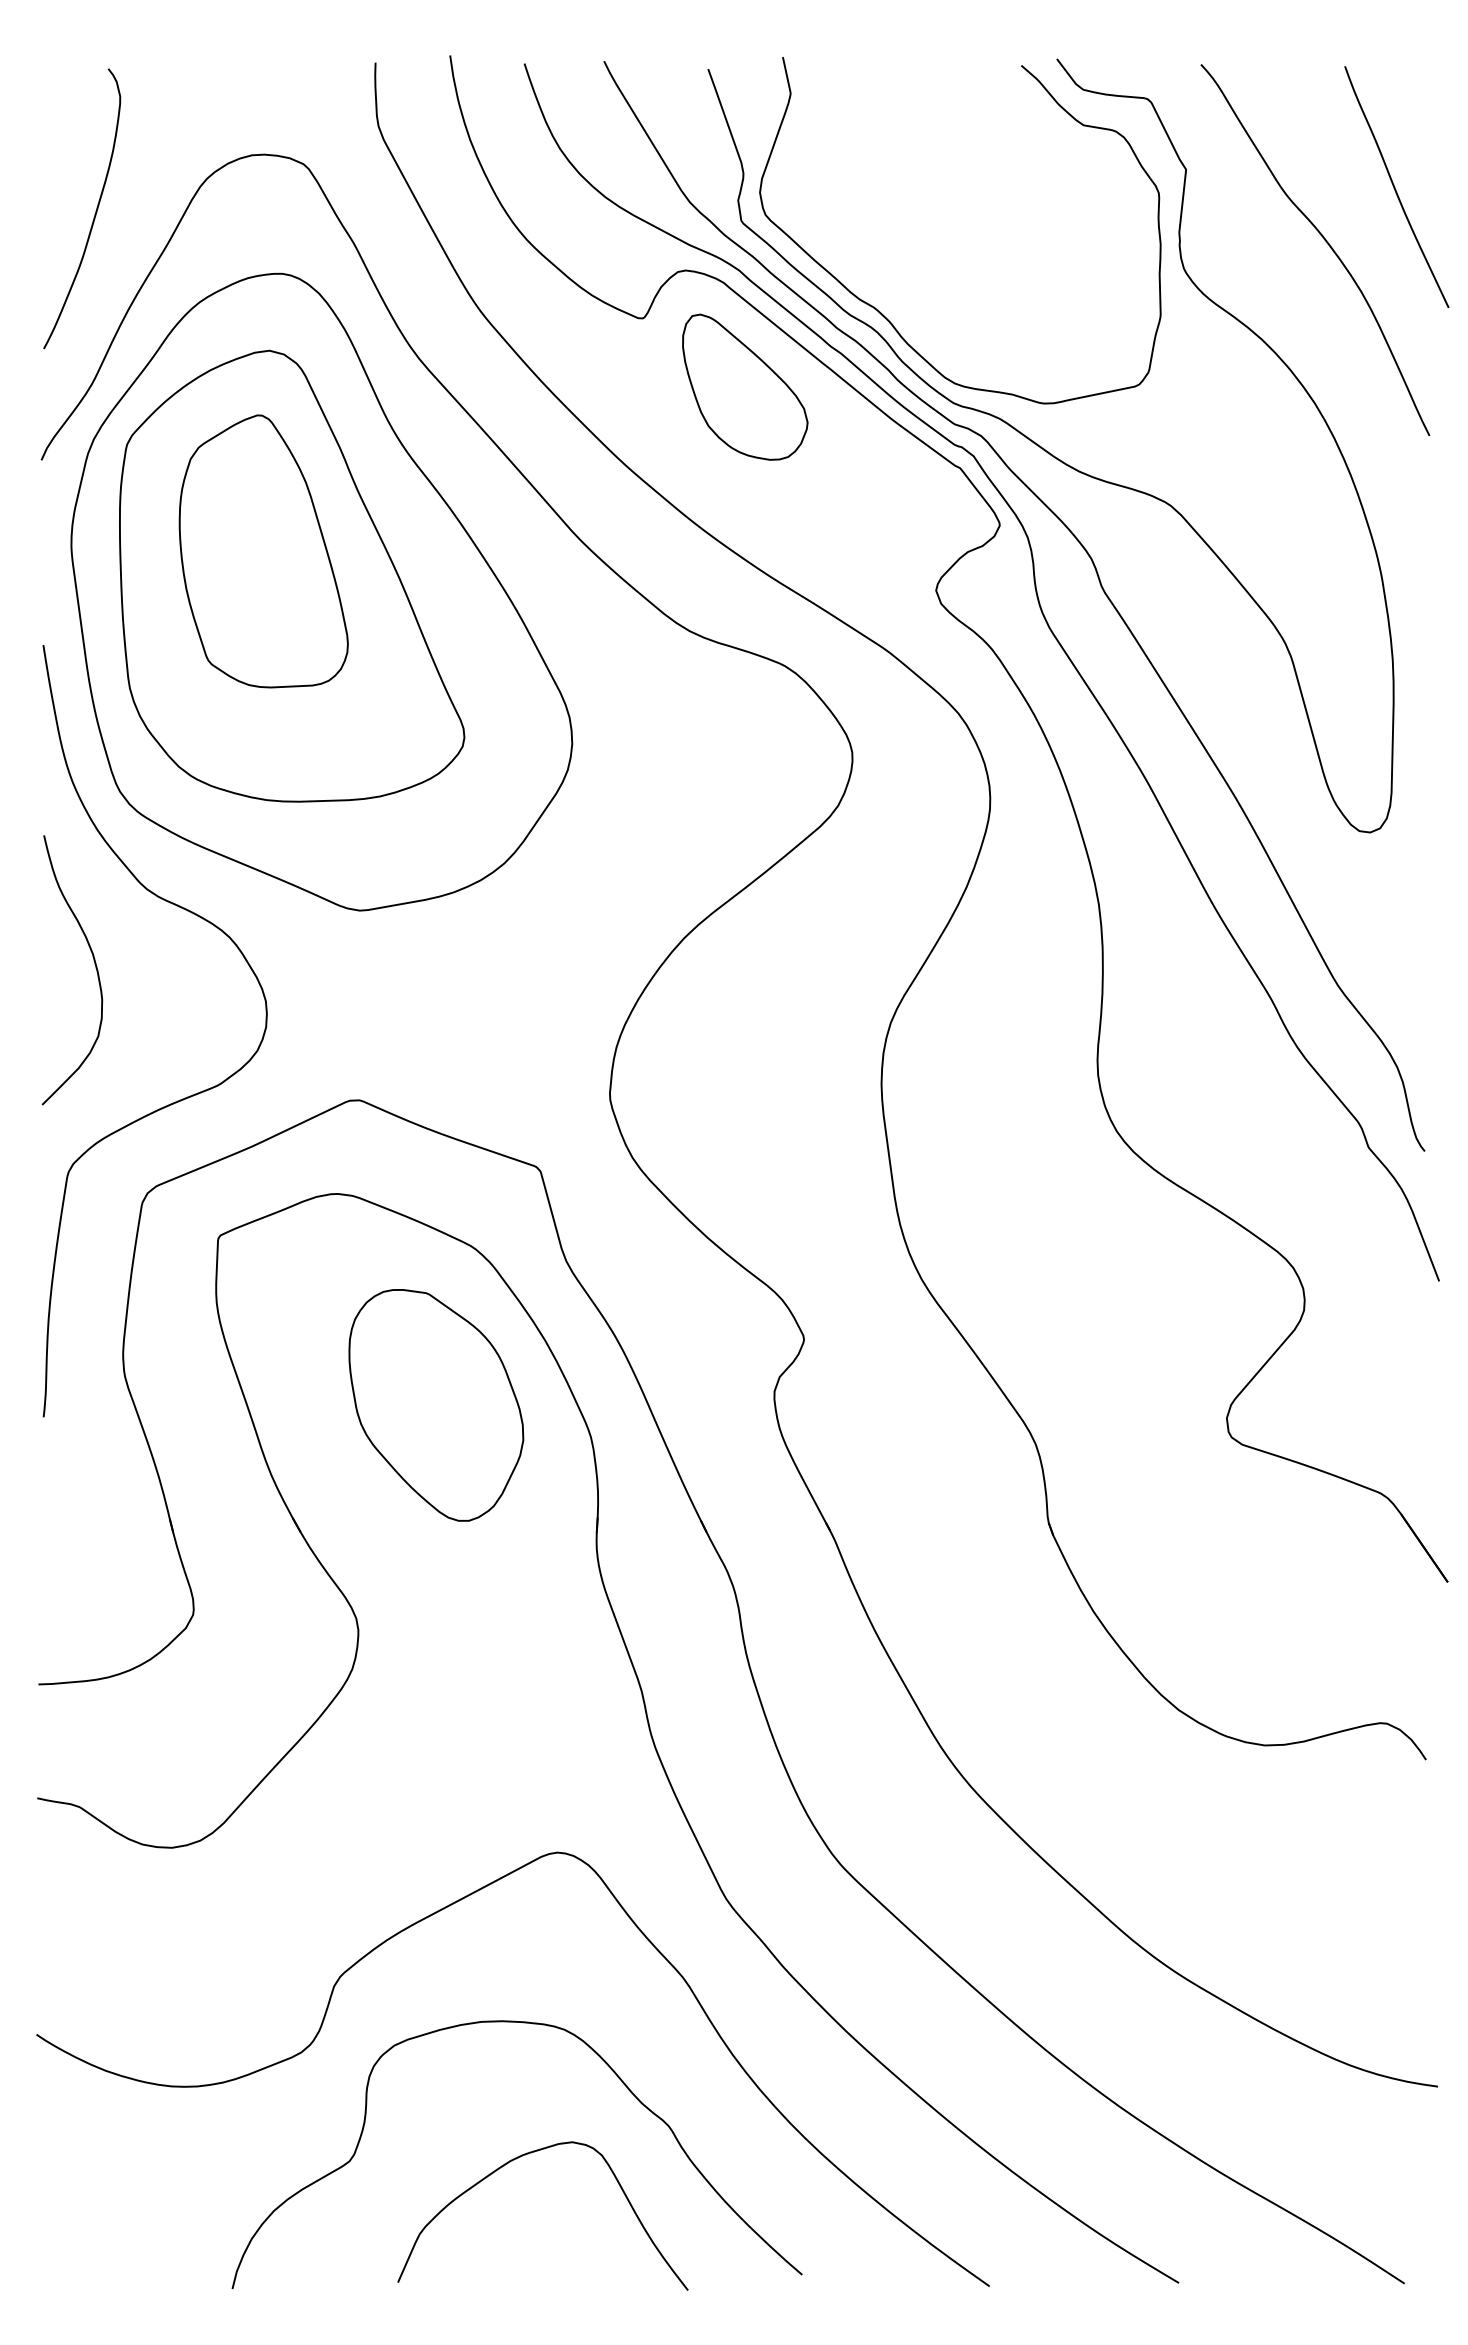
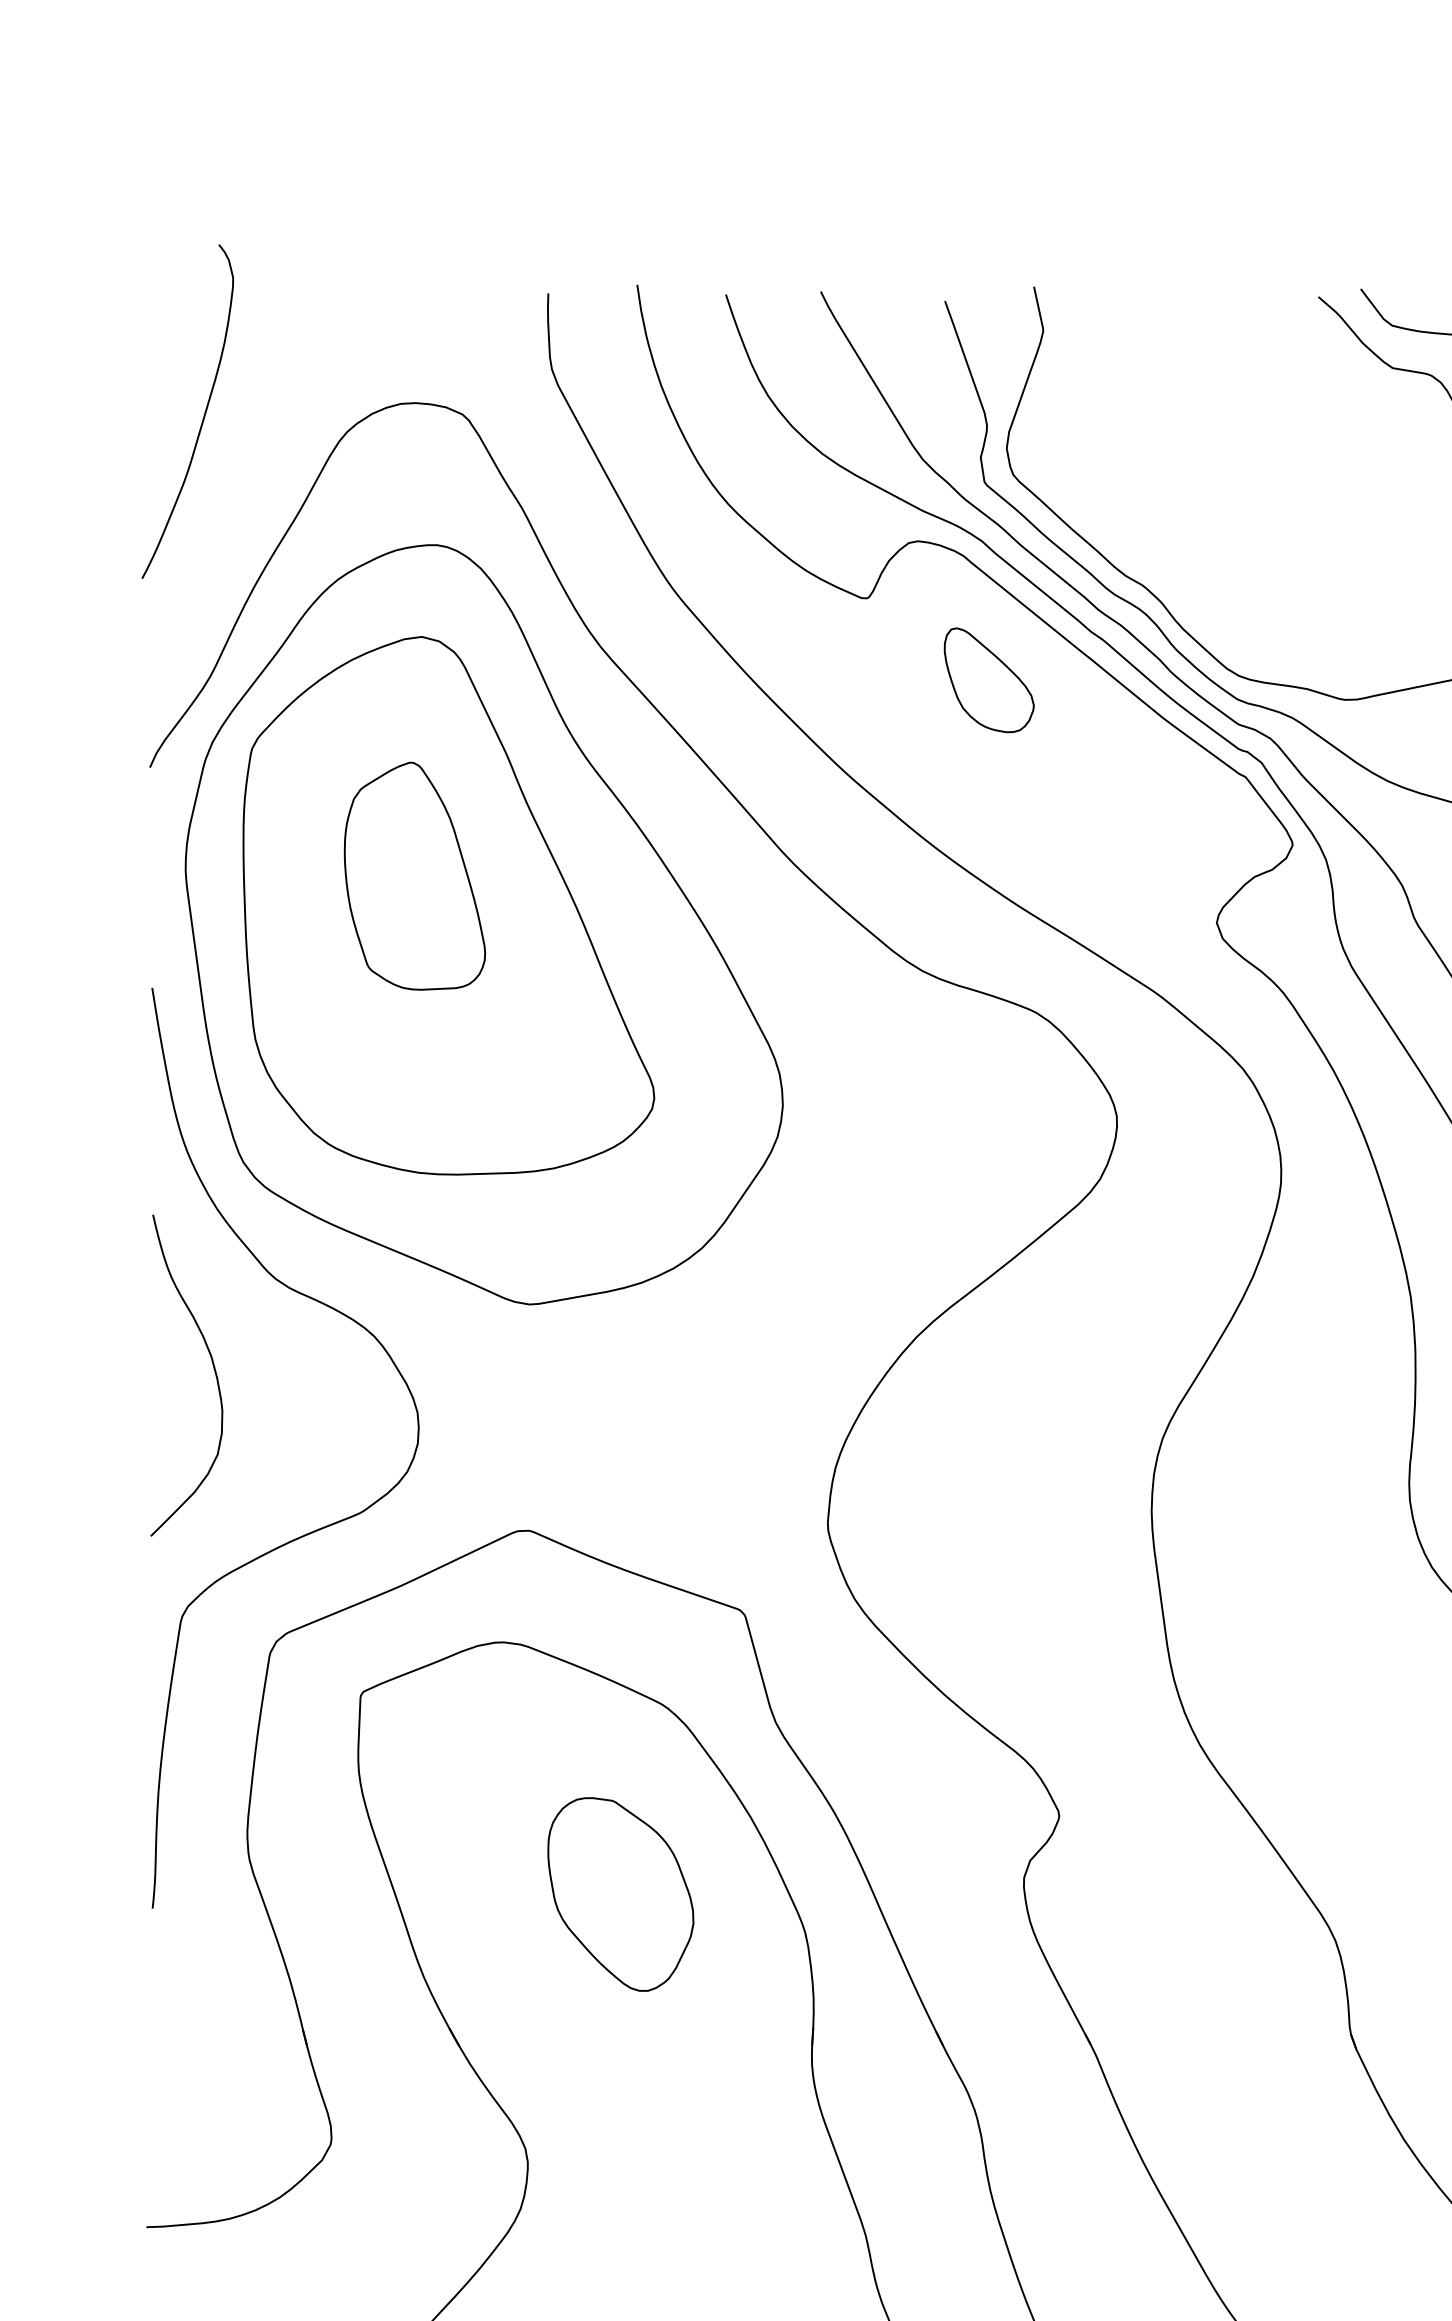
curve: (95, 210) -> (203, 413), moved
part: (745, 386) -> (989, 679), size x0.6
part: (263, 551) -> (414, 876), size x0.7
part: (436, 1405) -> (620, 1894), size x0.7

